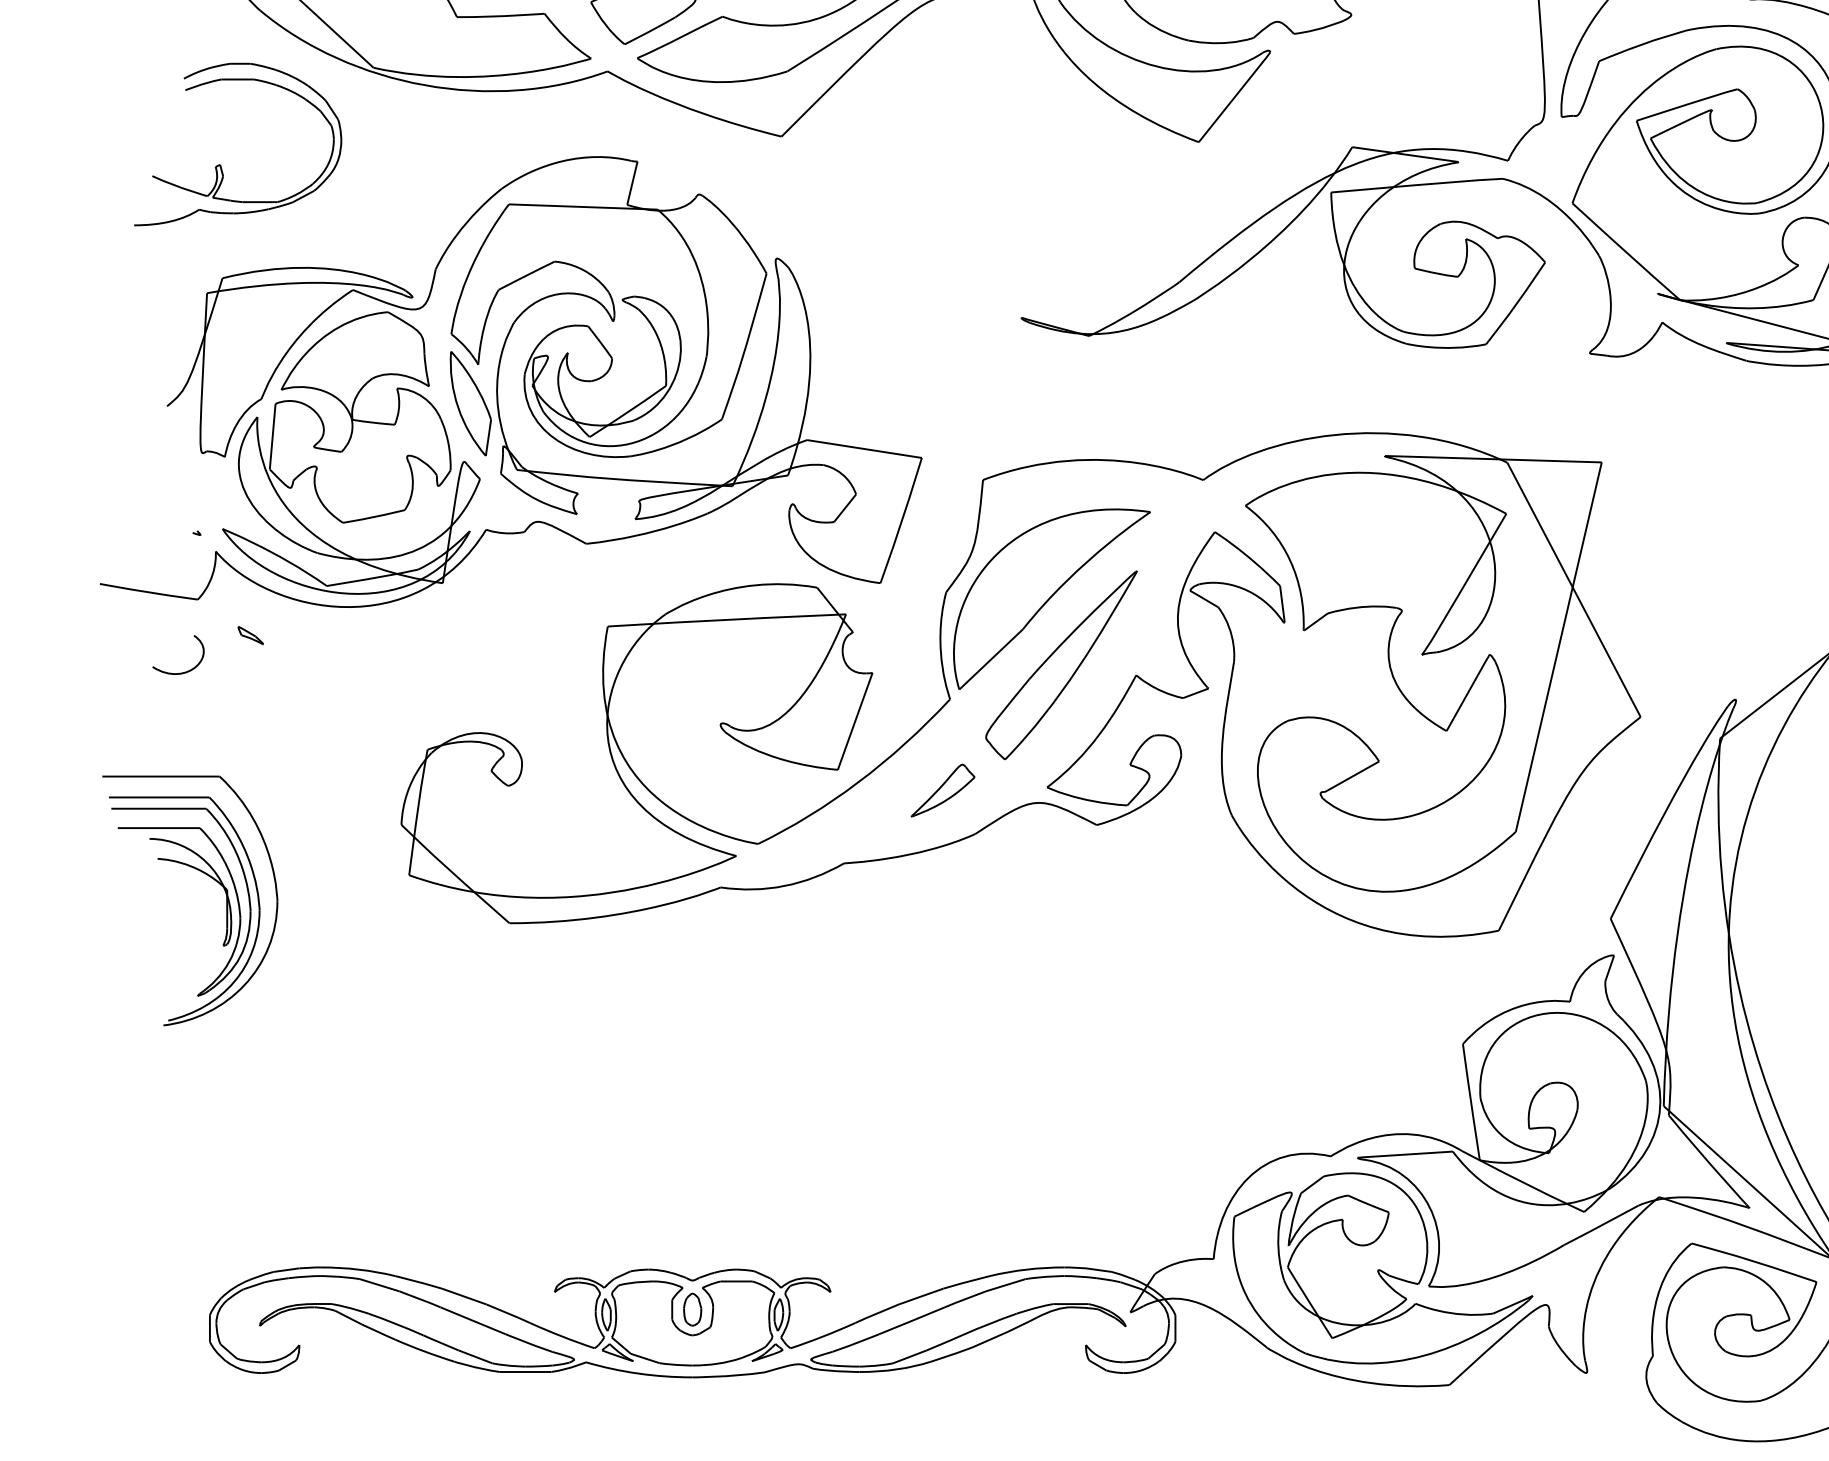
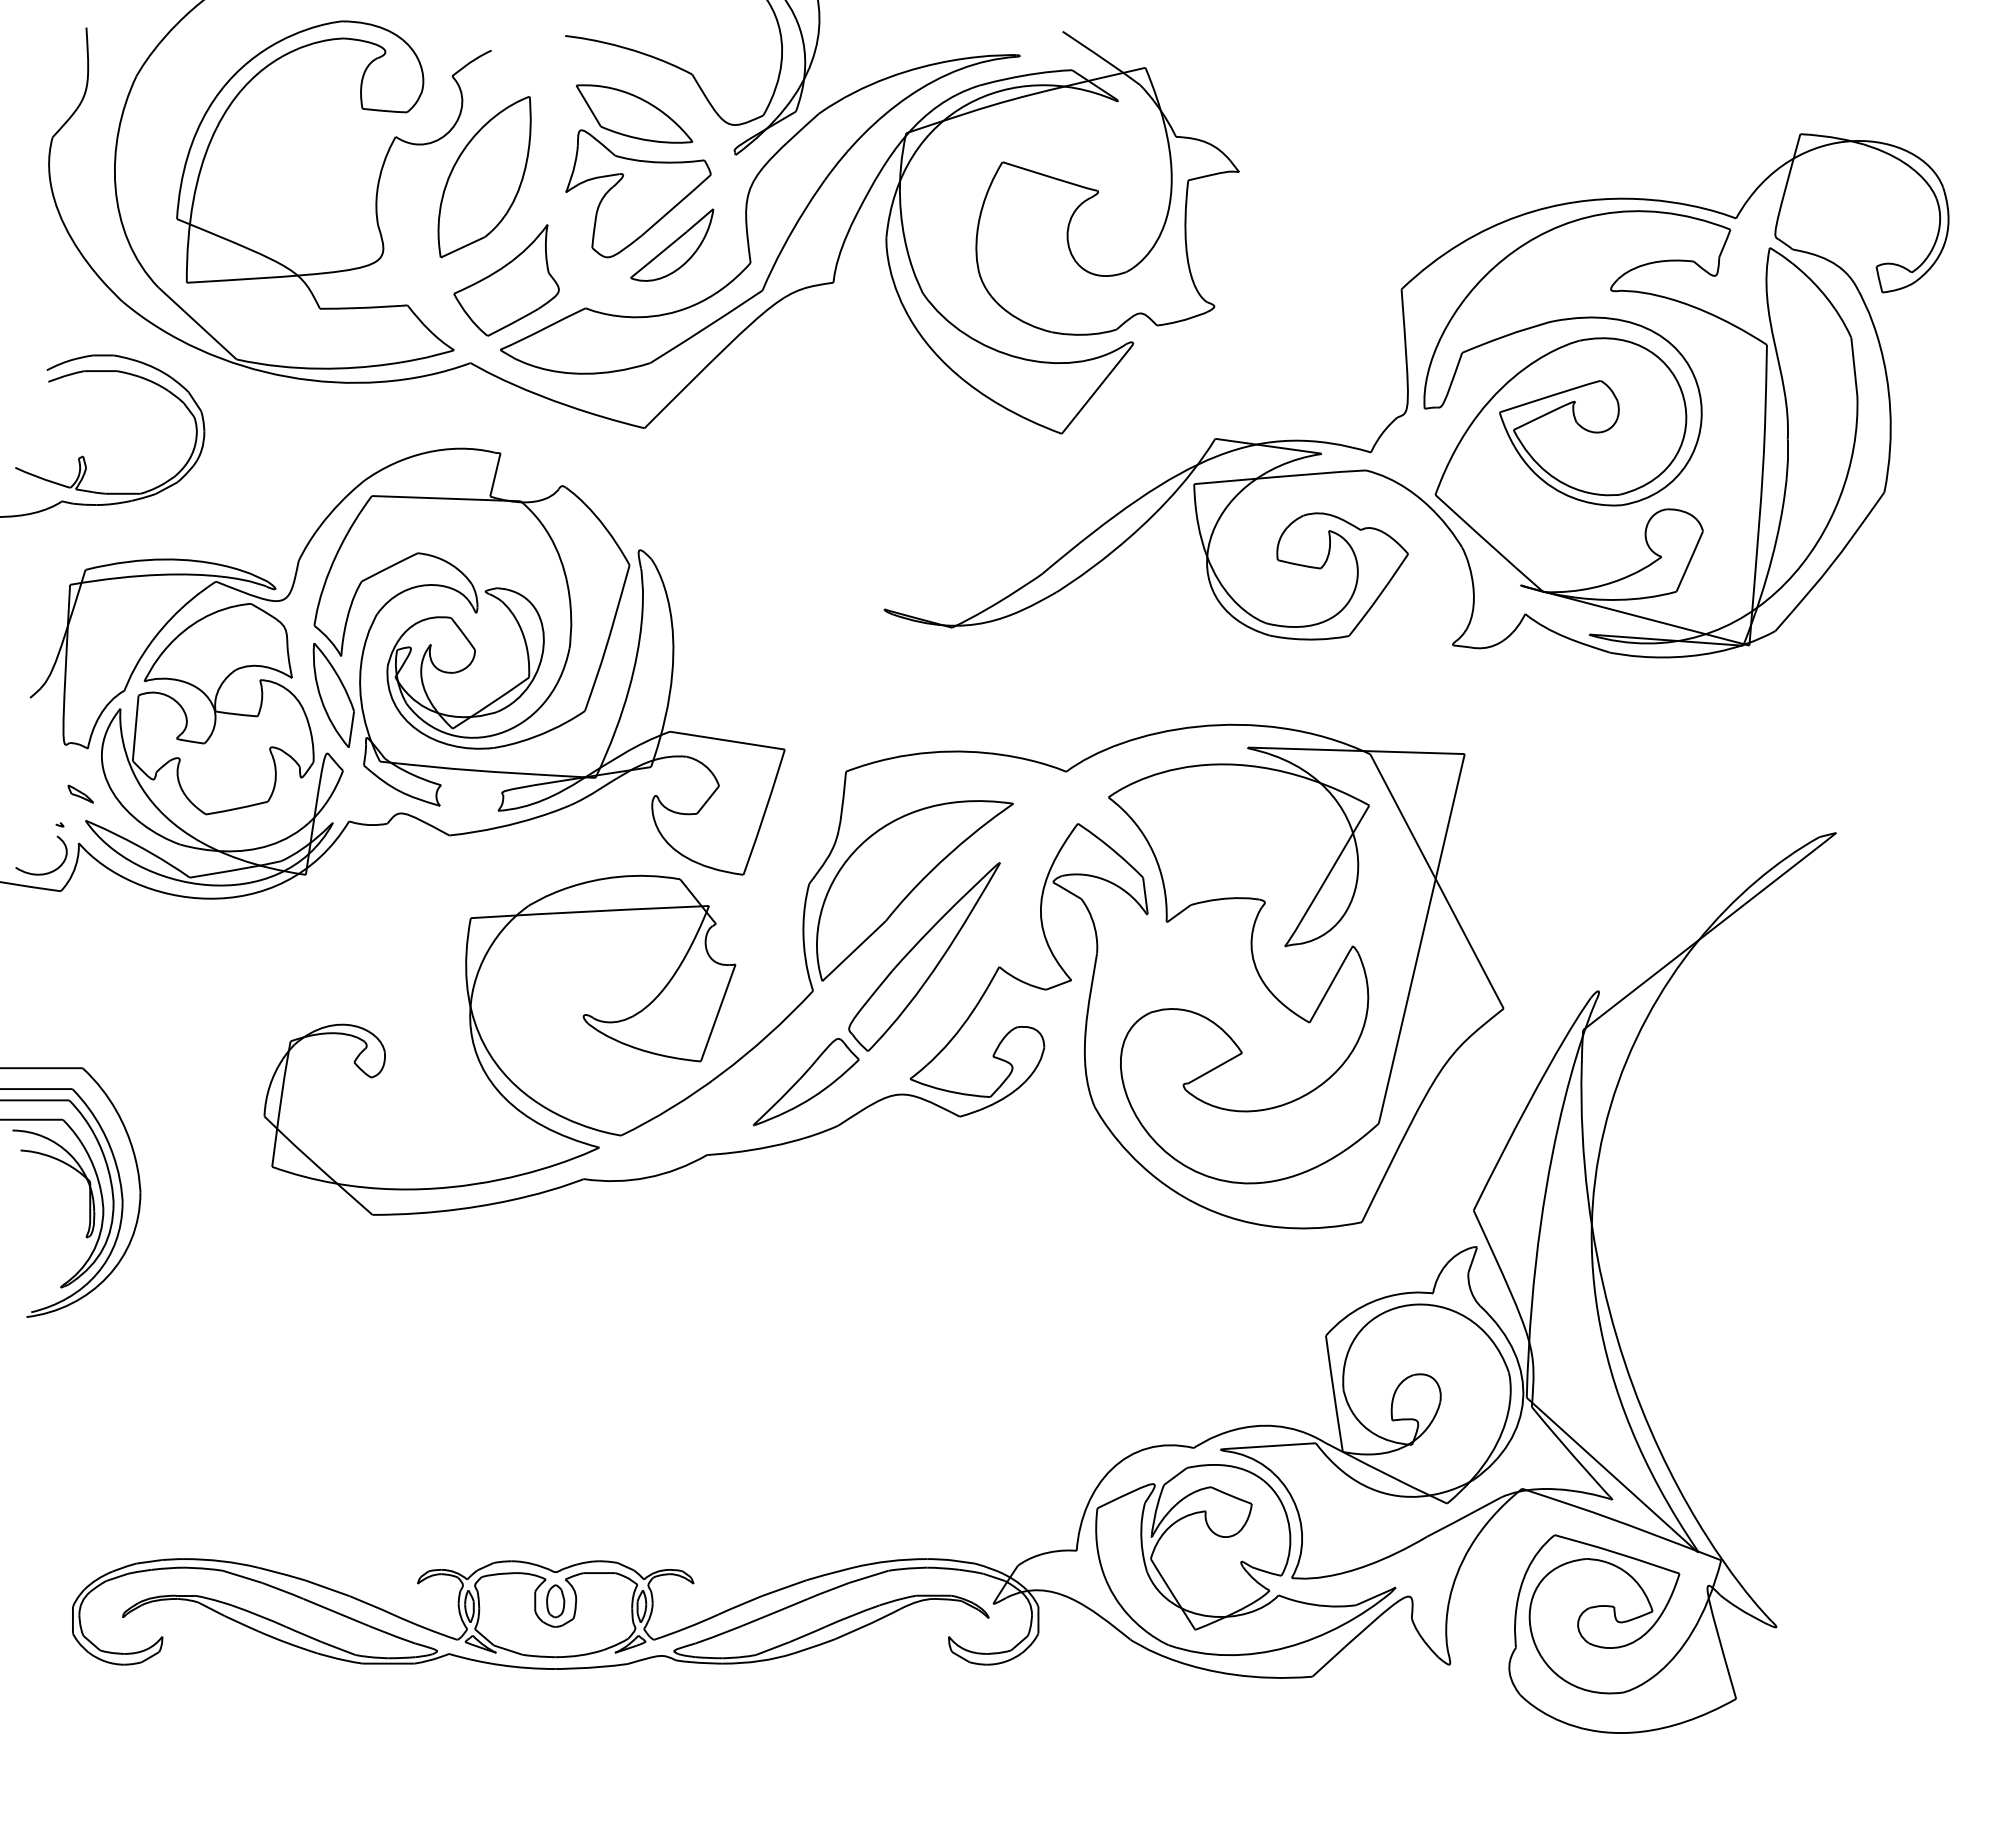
part: (250, 634) -> (80, 793), moved
curve: (183, 671) -> (46, 872), moved
part: (942, 790) -> (805, 1082), size x1.67

